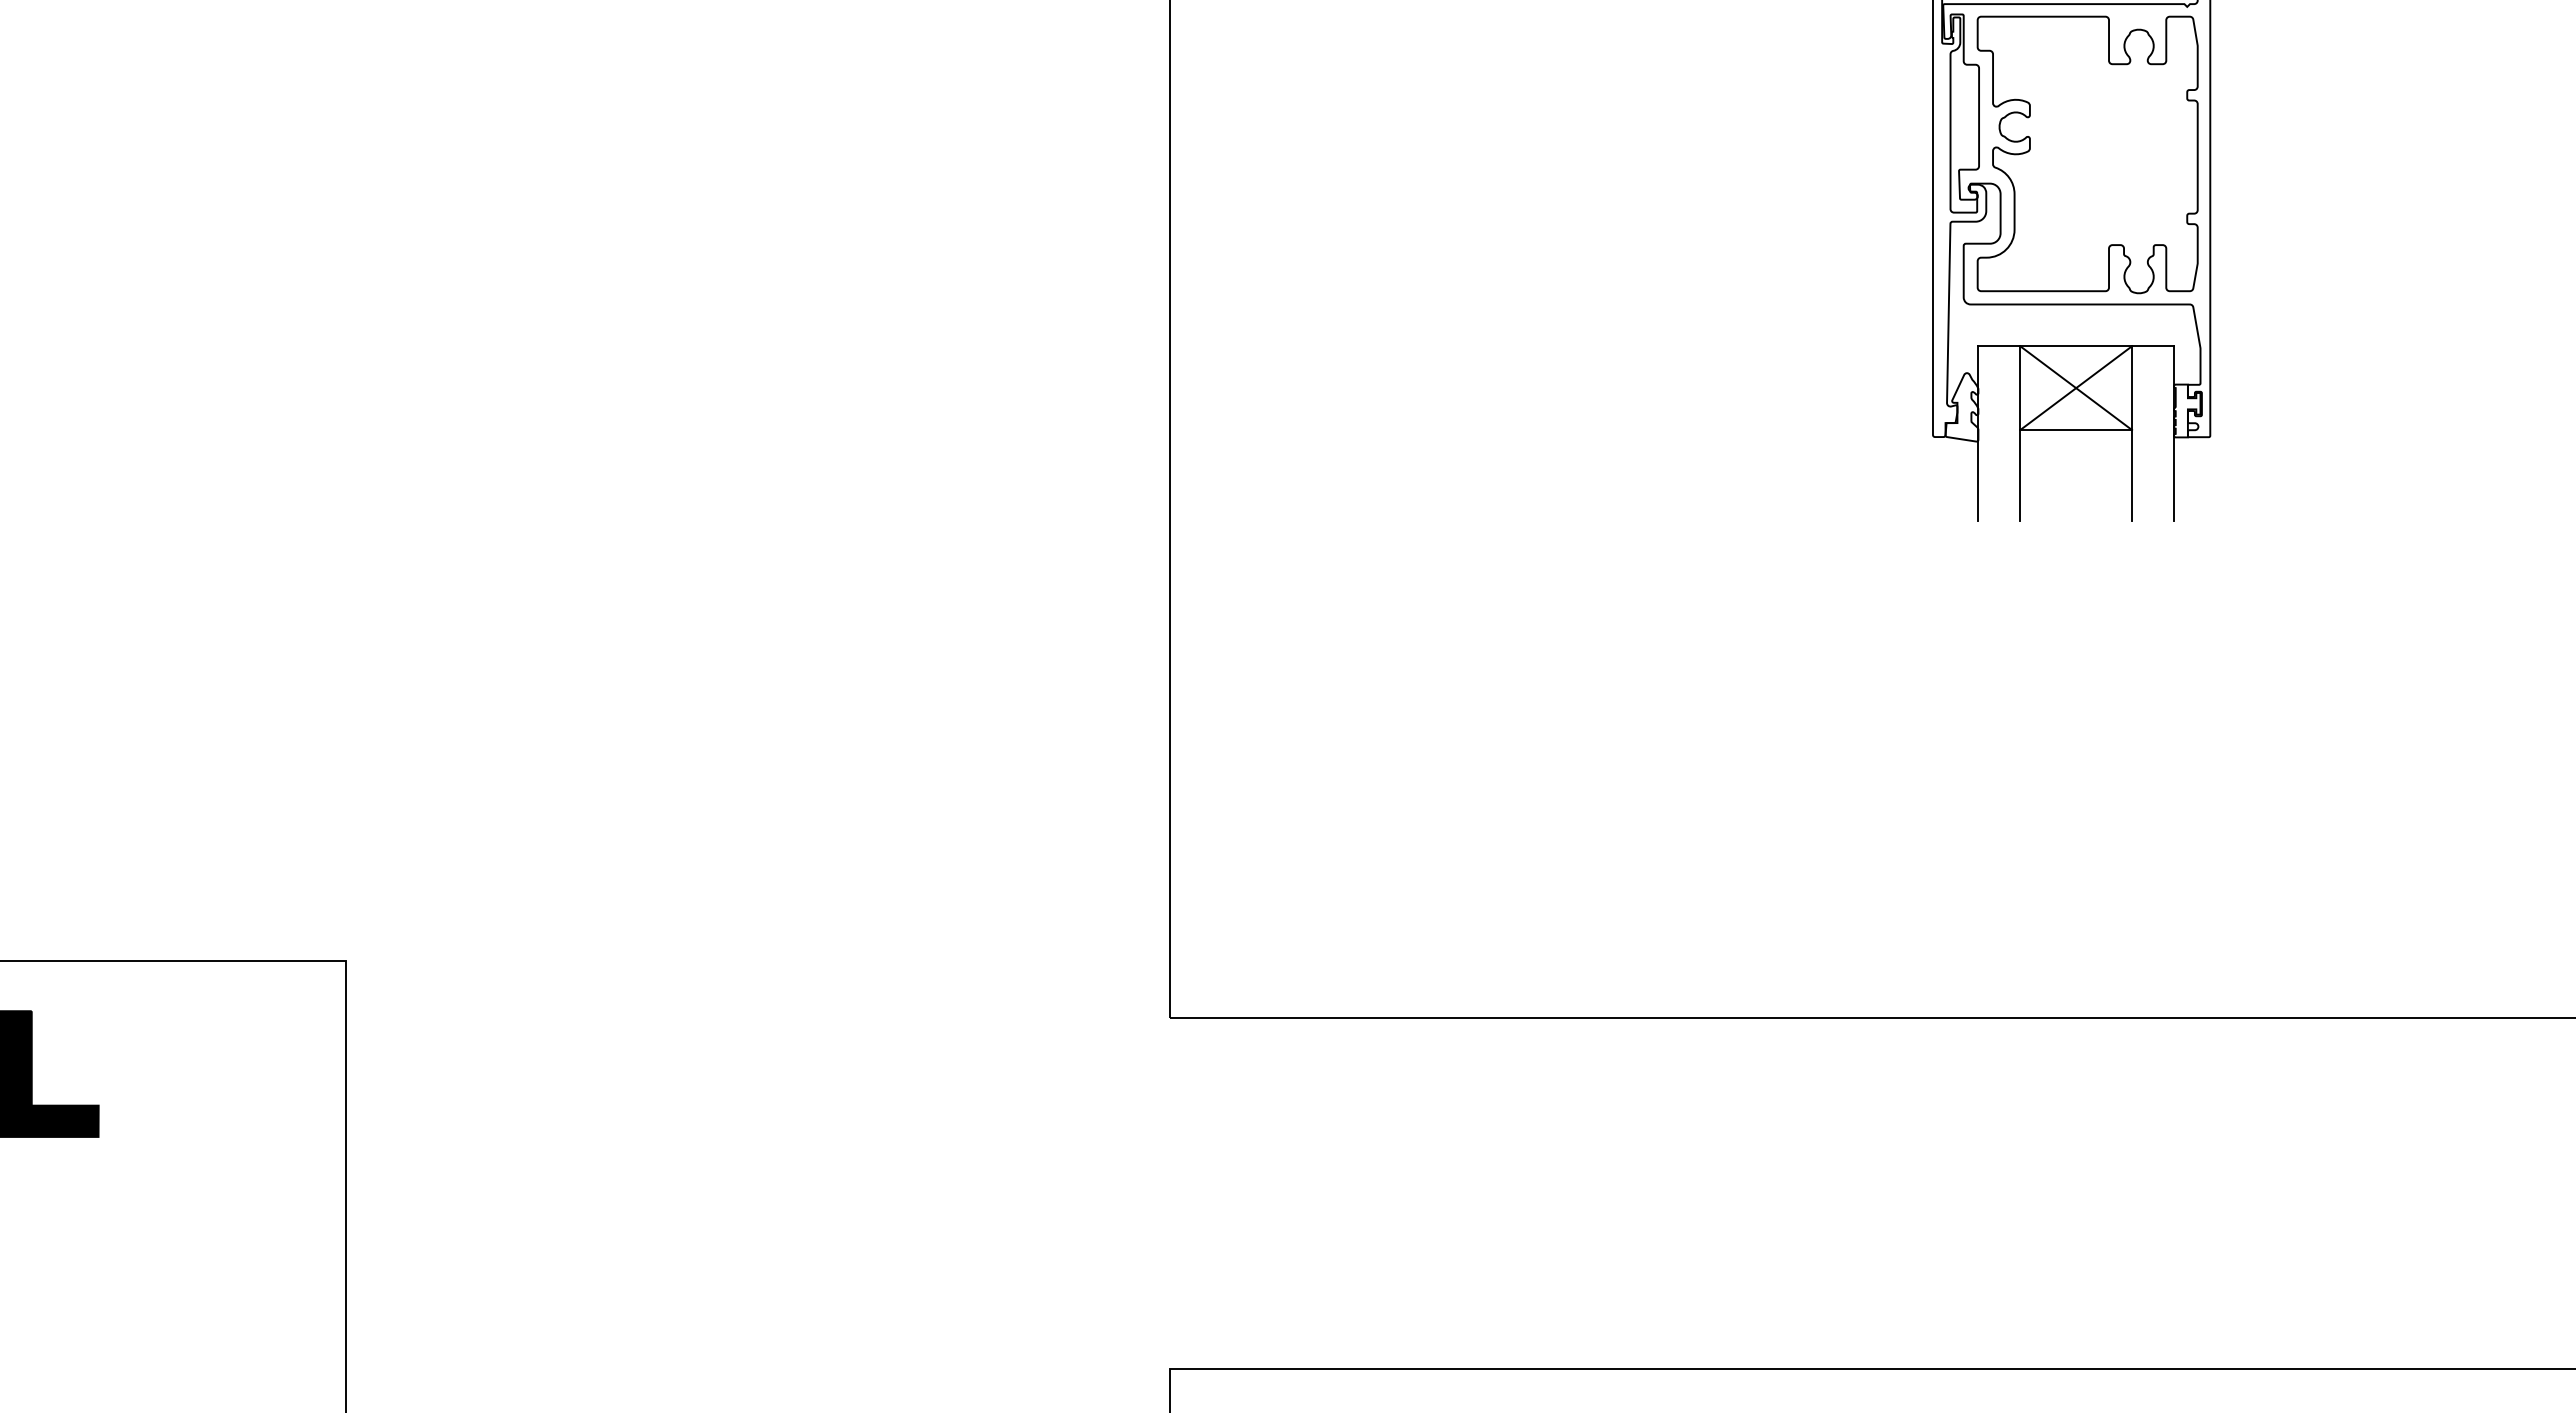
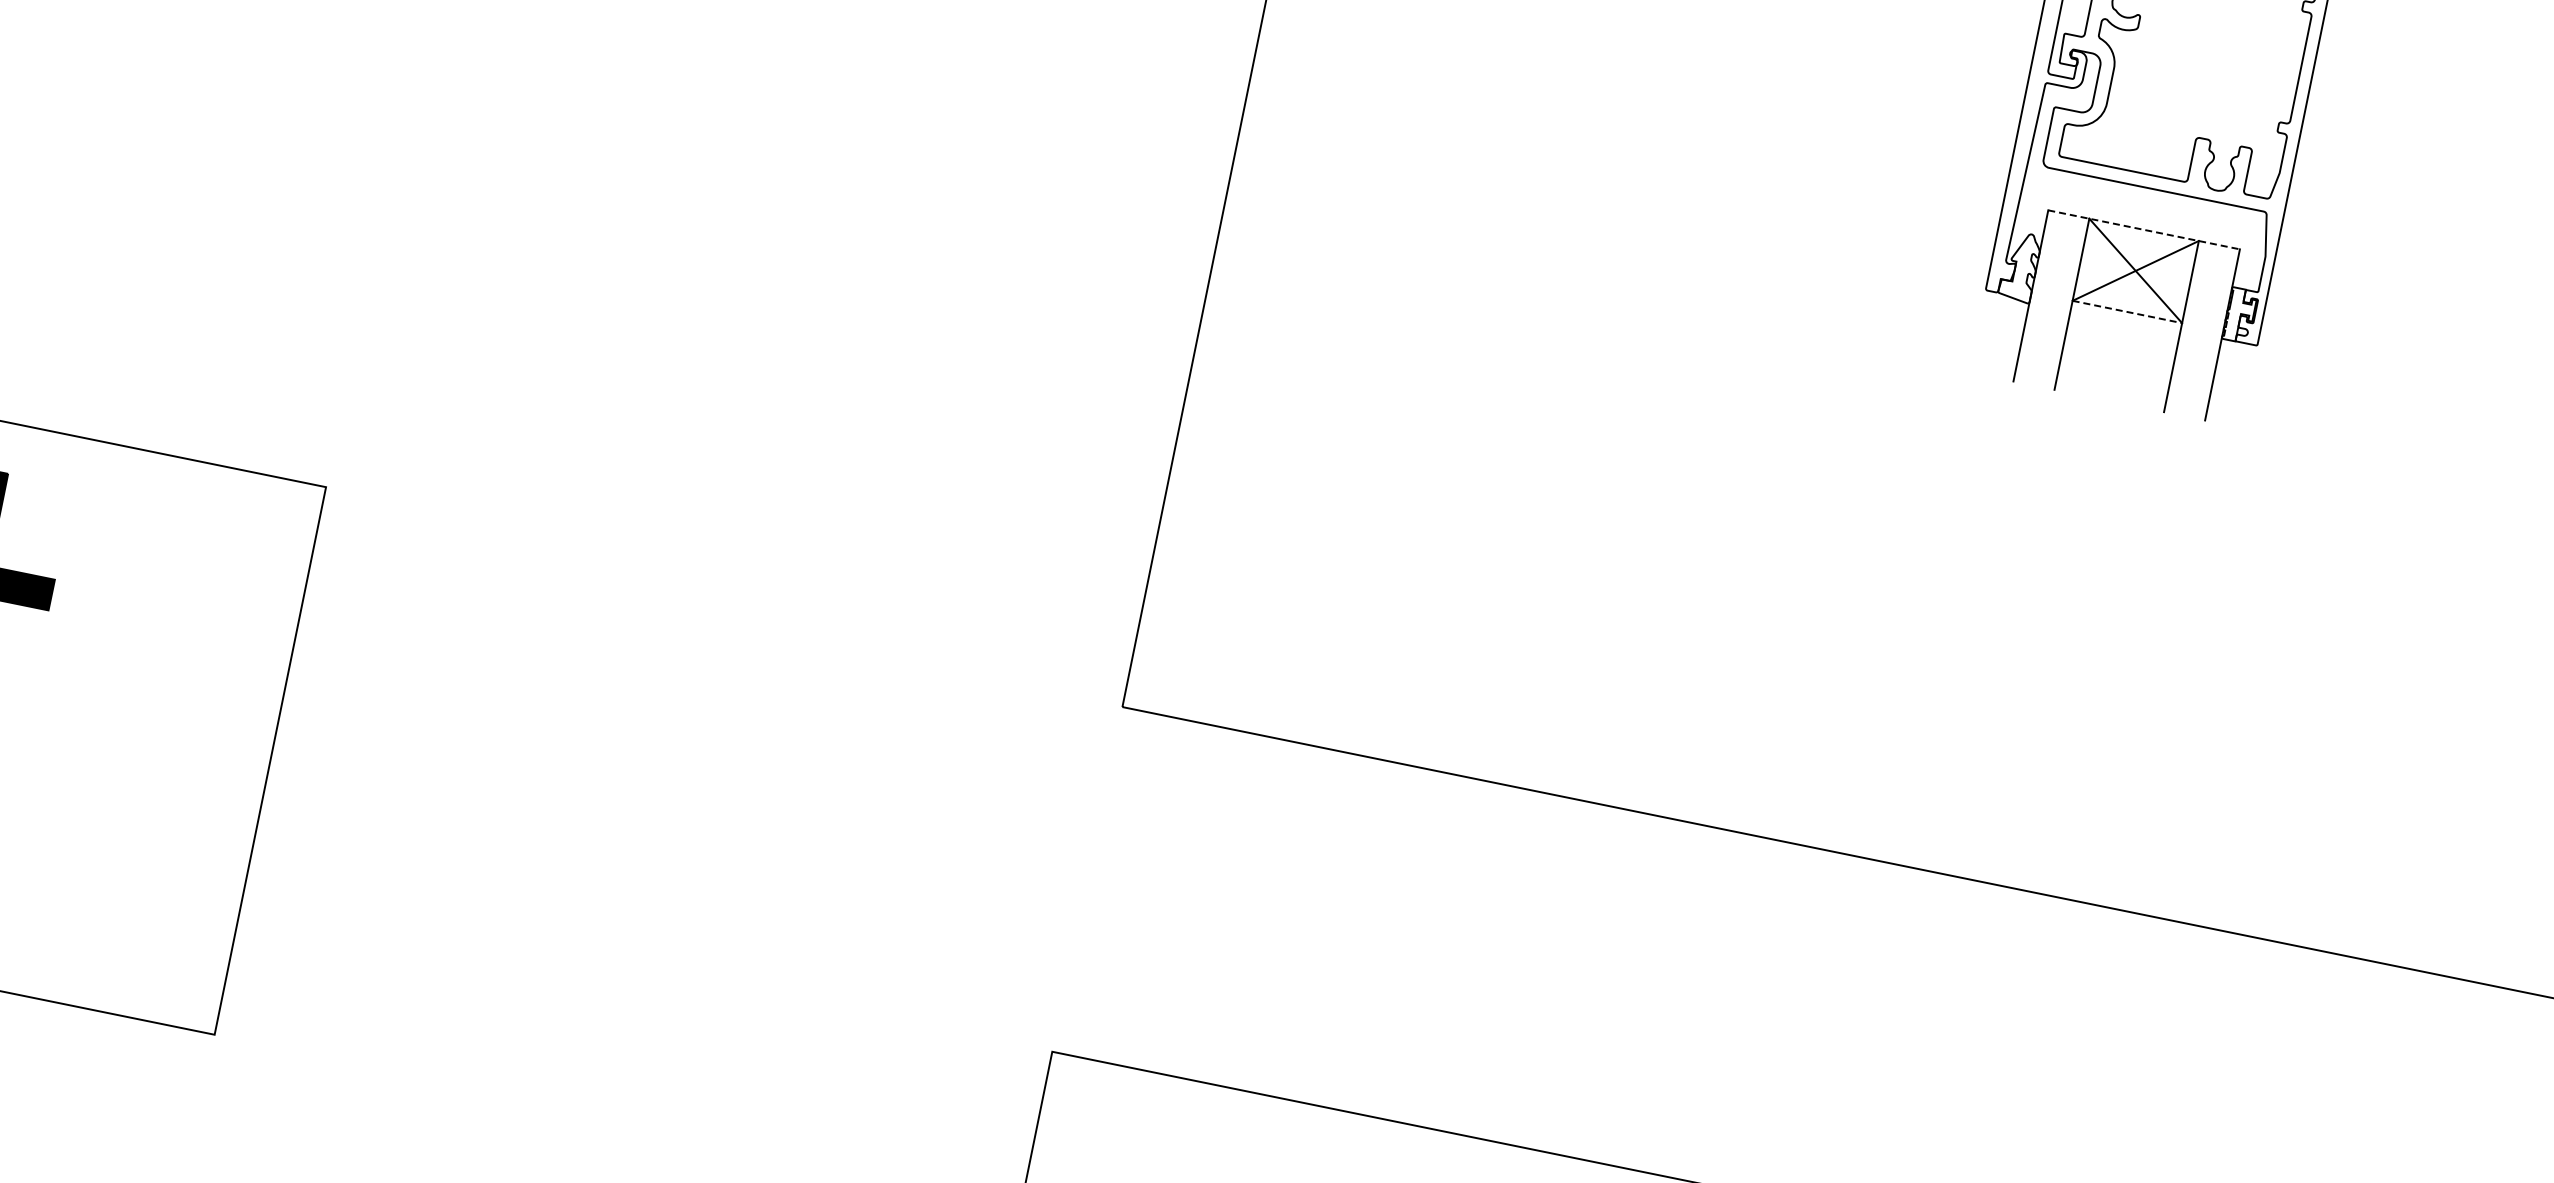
line: (2076, 346) -> (2144, 230), solid -> dashed
line: (2076, 430) -> (2127, 312), solid -> dashed

